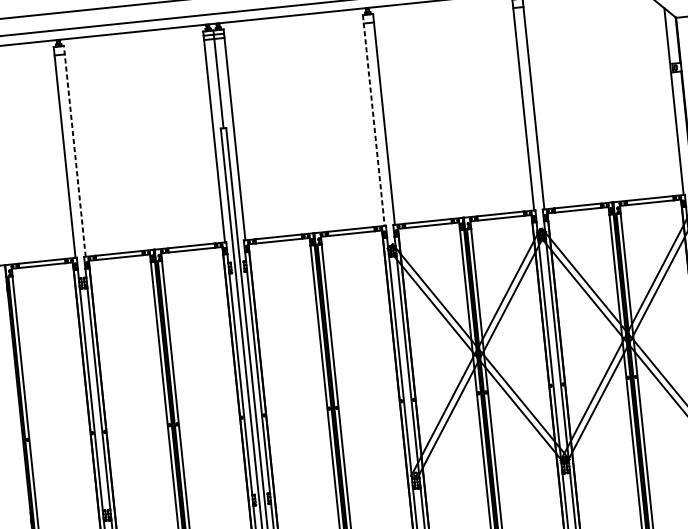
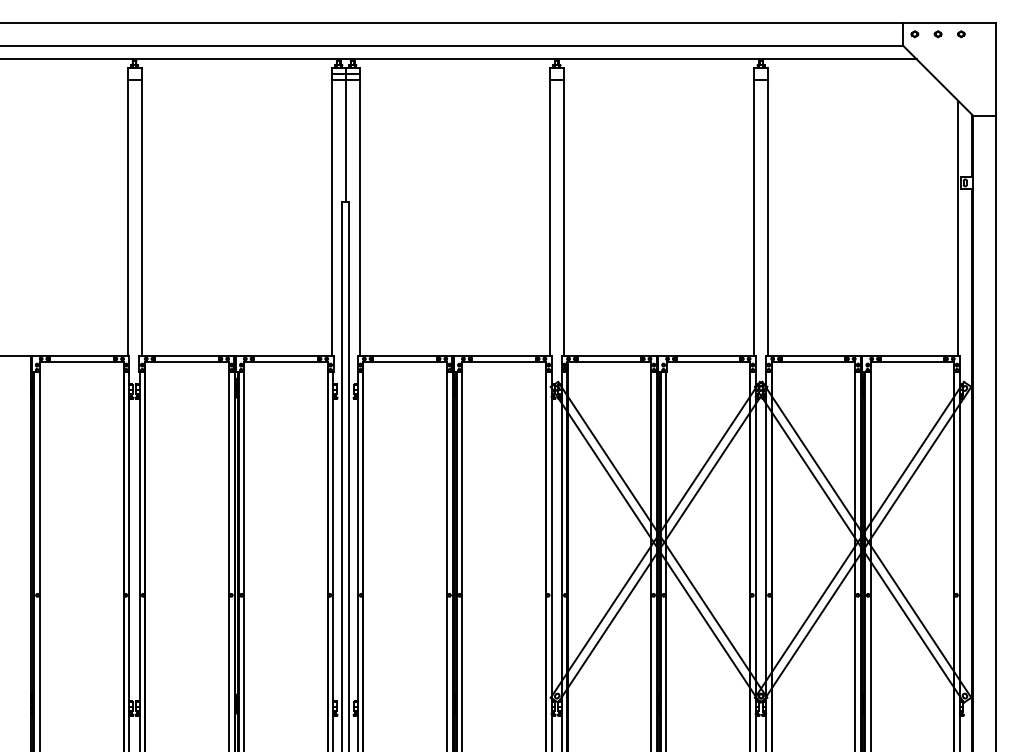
line: (373, 120) -> (549, 212), dashed -> solid
line: (74, 150) -> (141, 211), dashed -> solid

